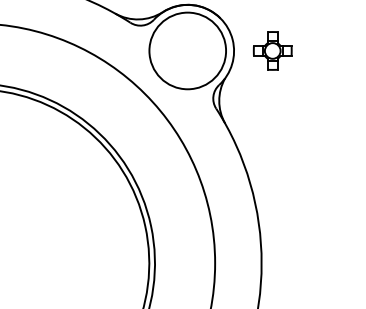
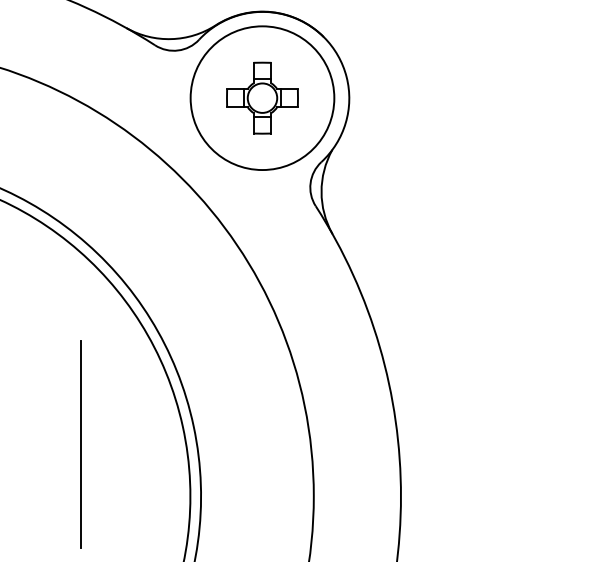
part: (272, 50) -> (261, 97), moved
line: (90, 235) -> (80, 444), added

